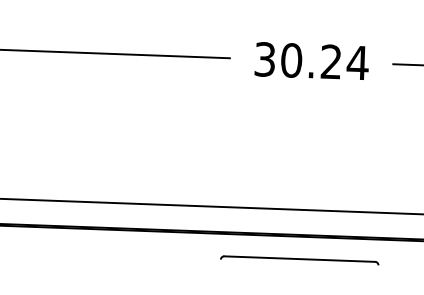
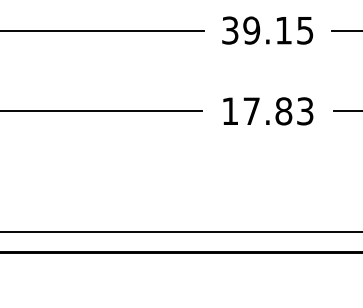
text: (312, 61) -> (268, 111), 30.24 -> 17.83
part: (298, 259) -> (263, 271), removed

